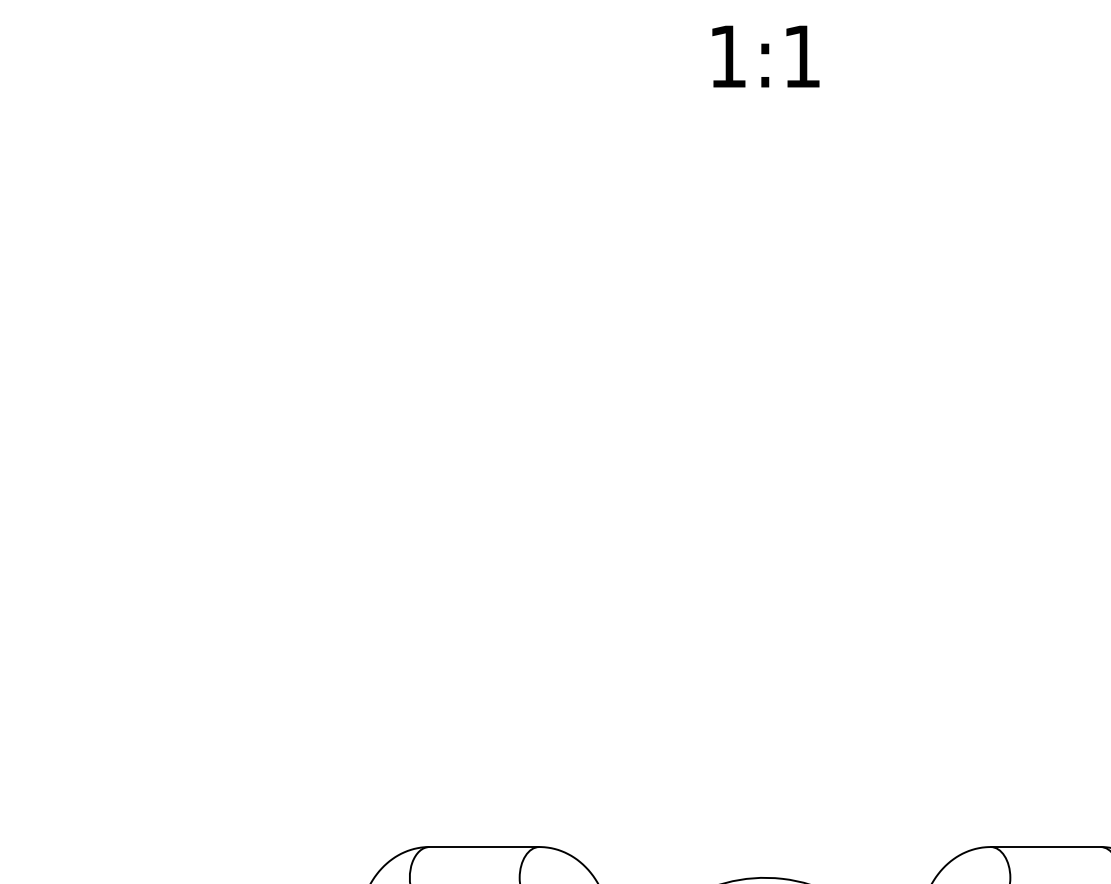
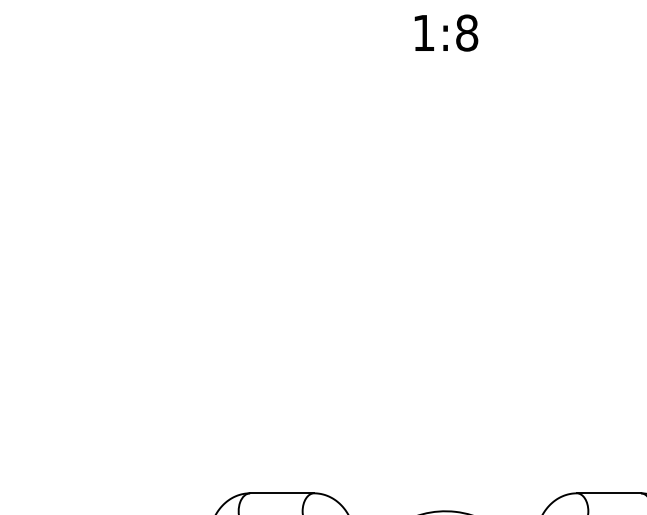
text: (802, 55) -> (467, 32), 1:1 -> 1:8

